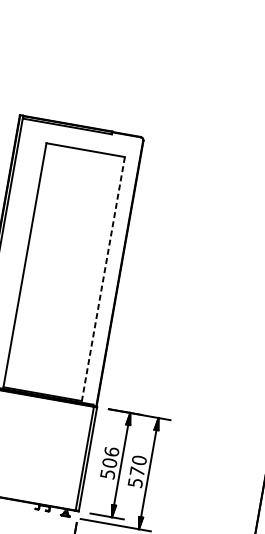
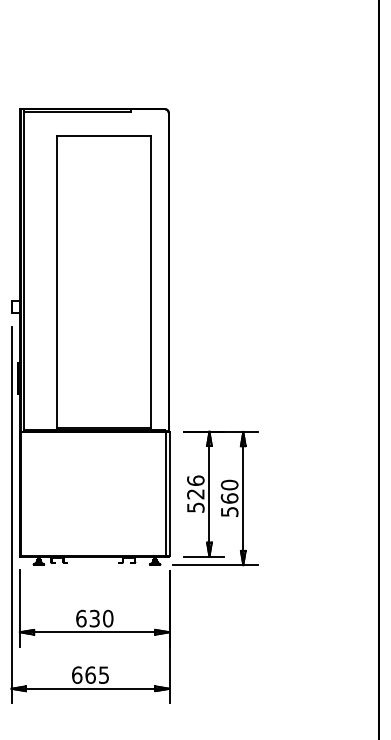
line: (103, 279) -> (150, 282), dashed -> solid
text: (109, 463) -> (195, 494), 506 -> 526
text: (137, 471) -> (229, 498), 570 -> 560

